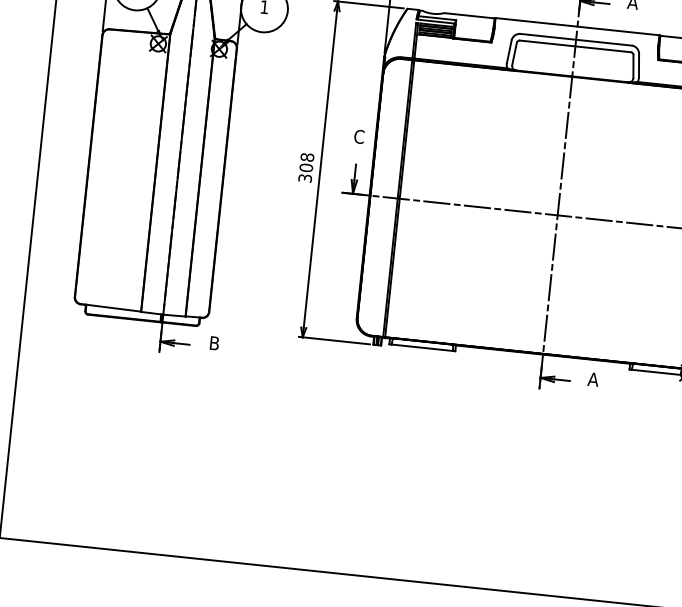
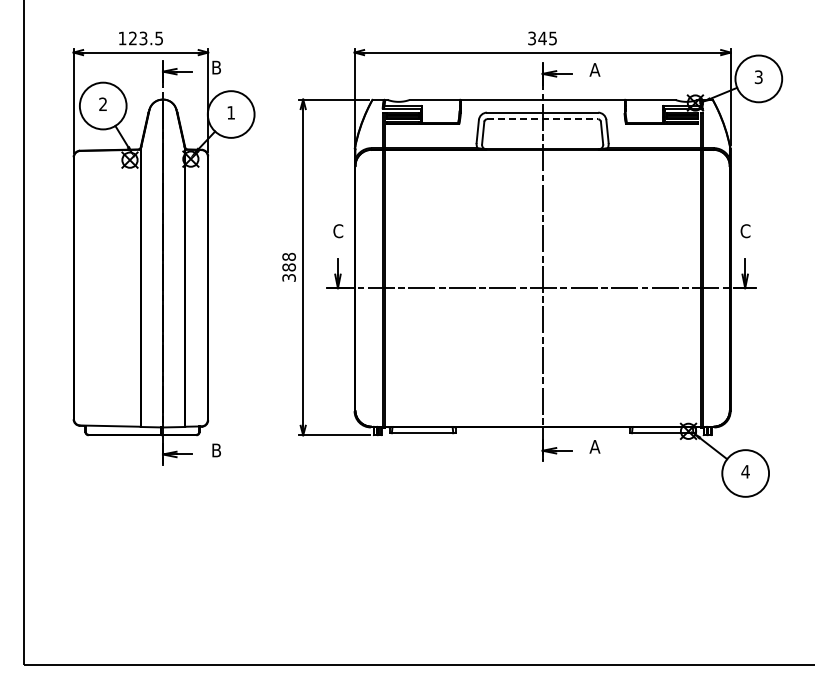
line: (575, 46) -> (542, 119), solid -> dashed
text: (305, 167) -> (288, 267), 308 -> 388

